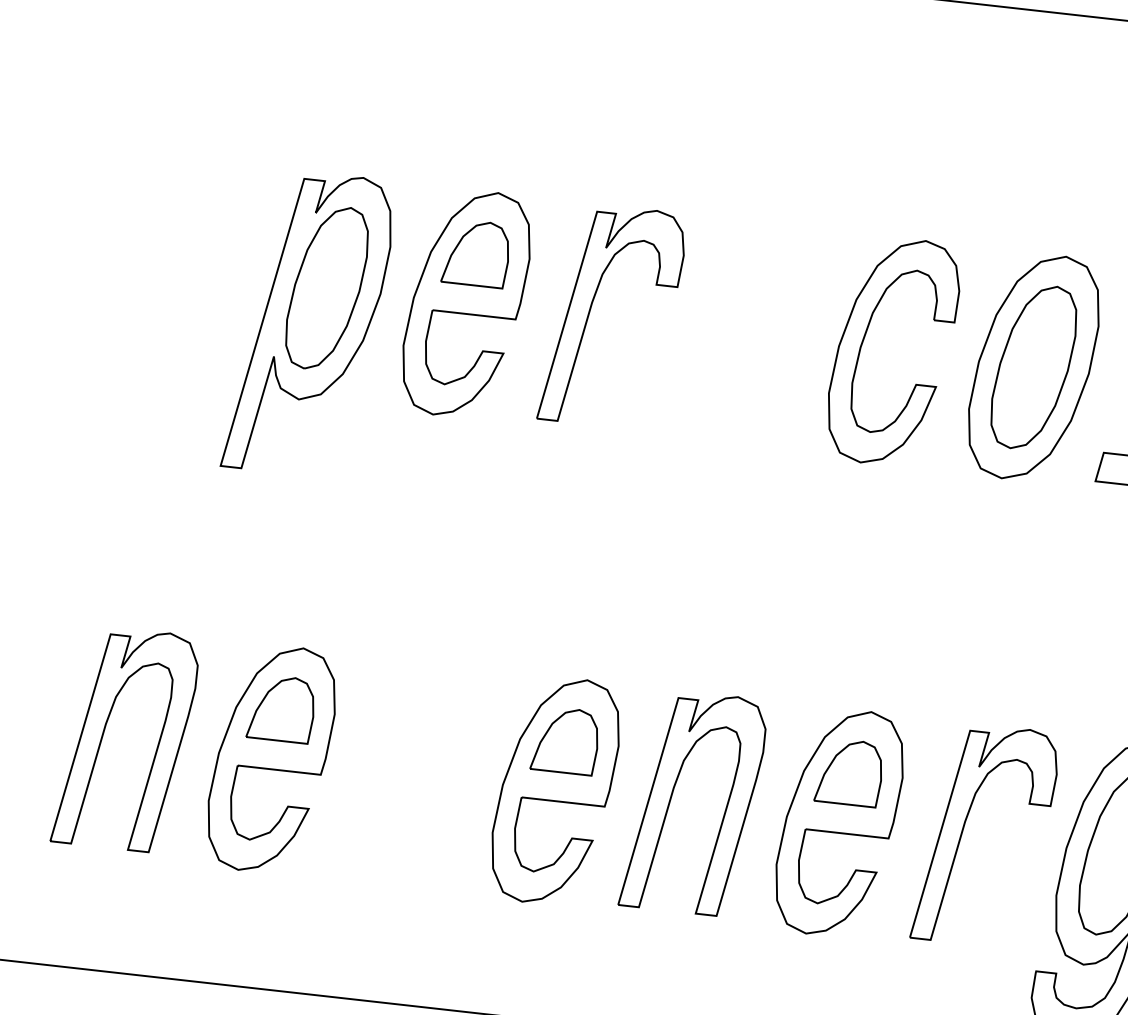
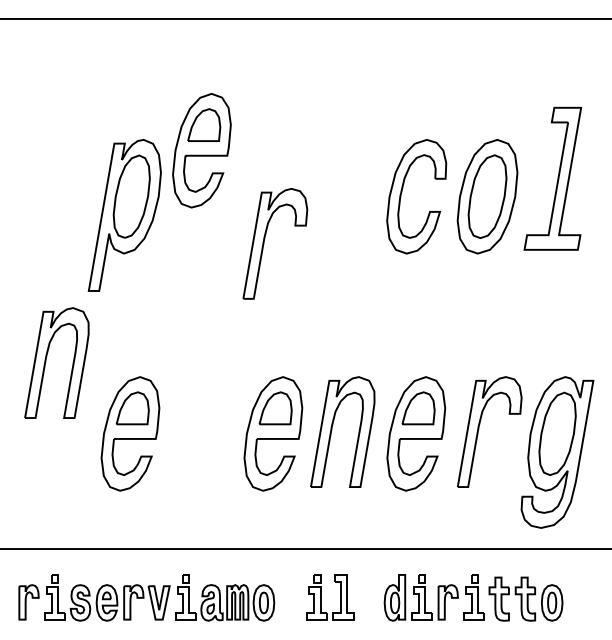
part: (465, 303) -> (201, 150), moved
part: (591, 313) -> (264, 243), moved
part: (105, 735) -> (46, 362), moved

